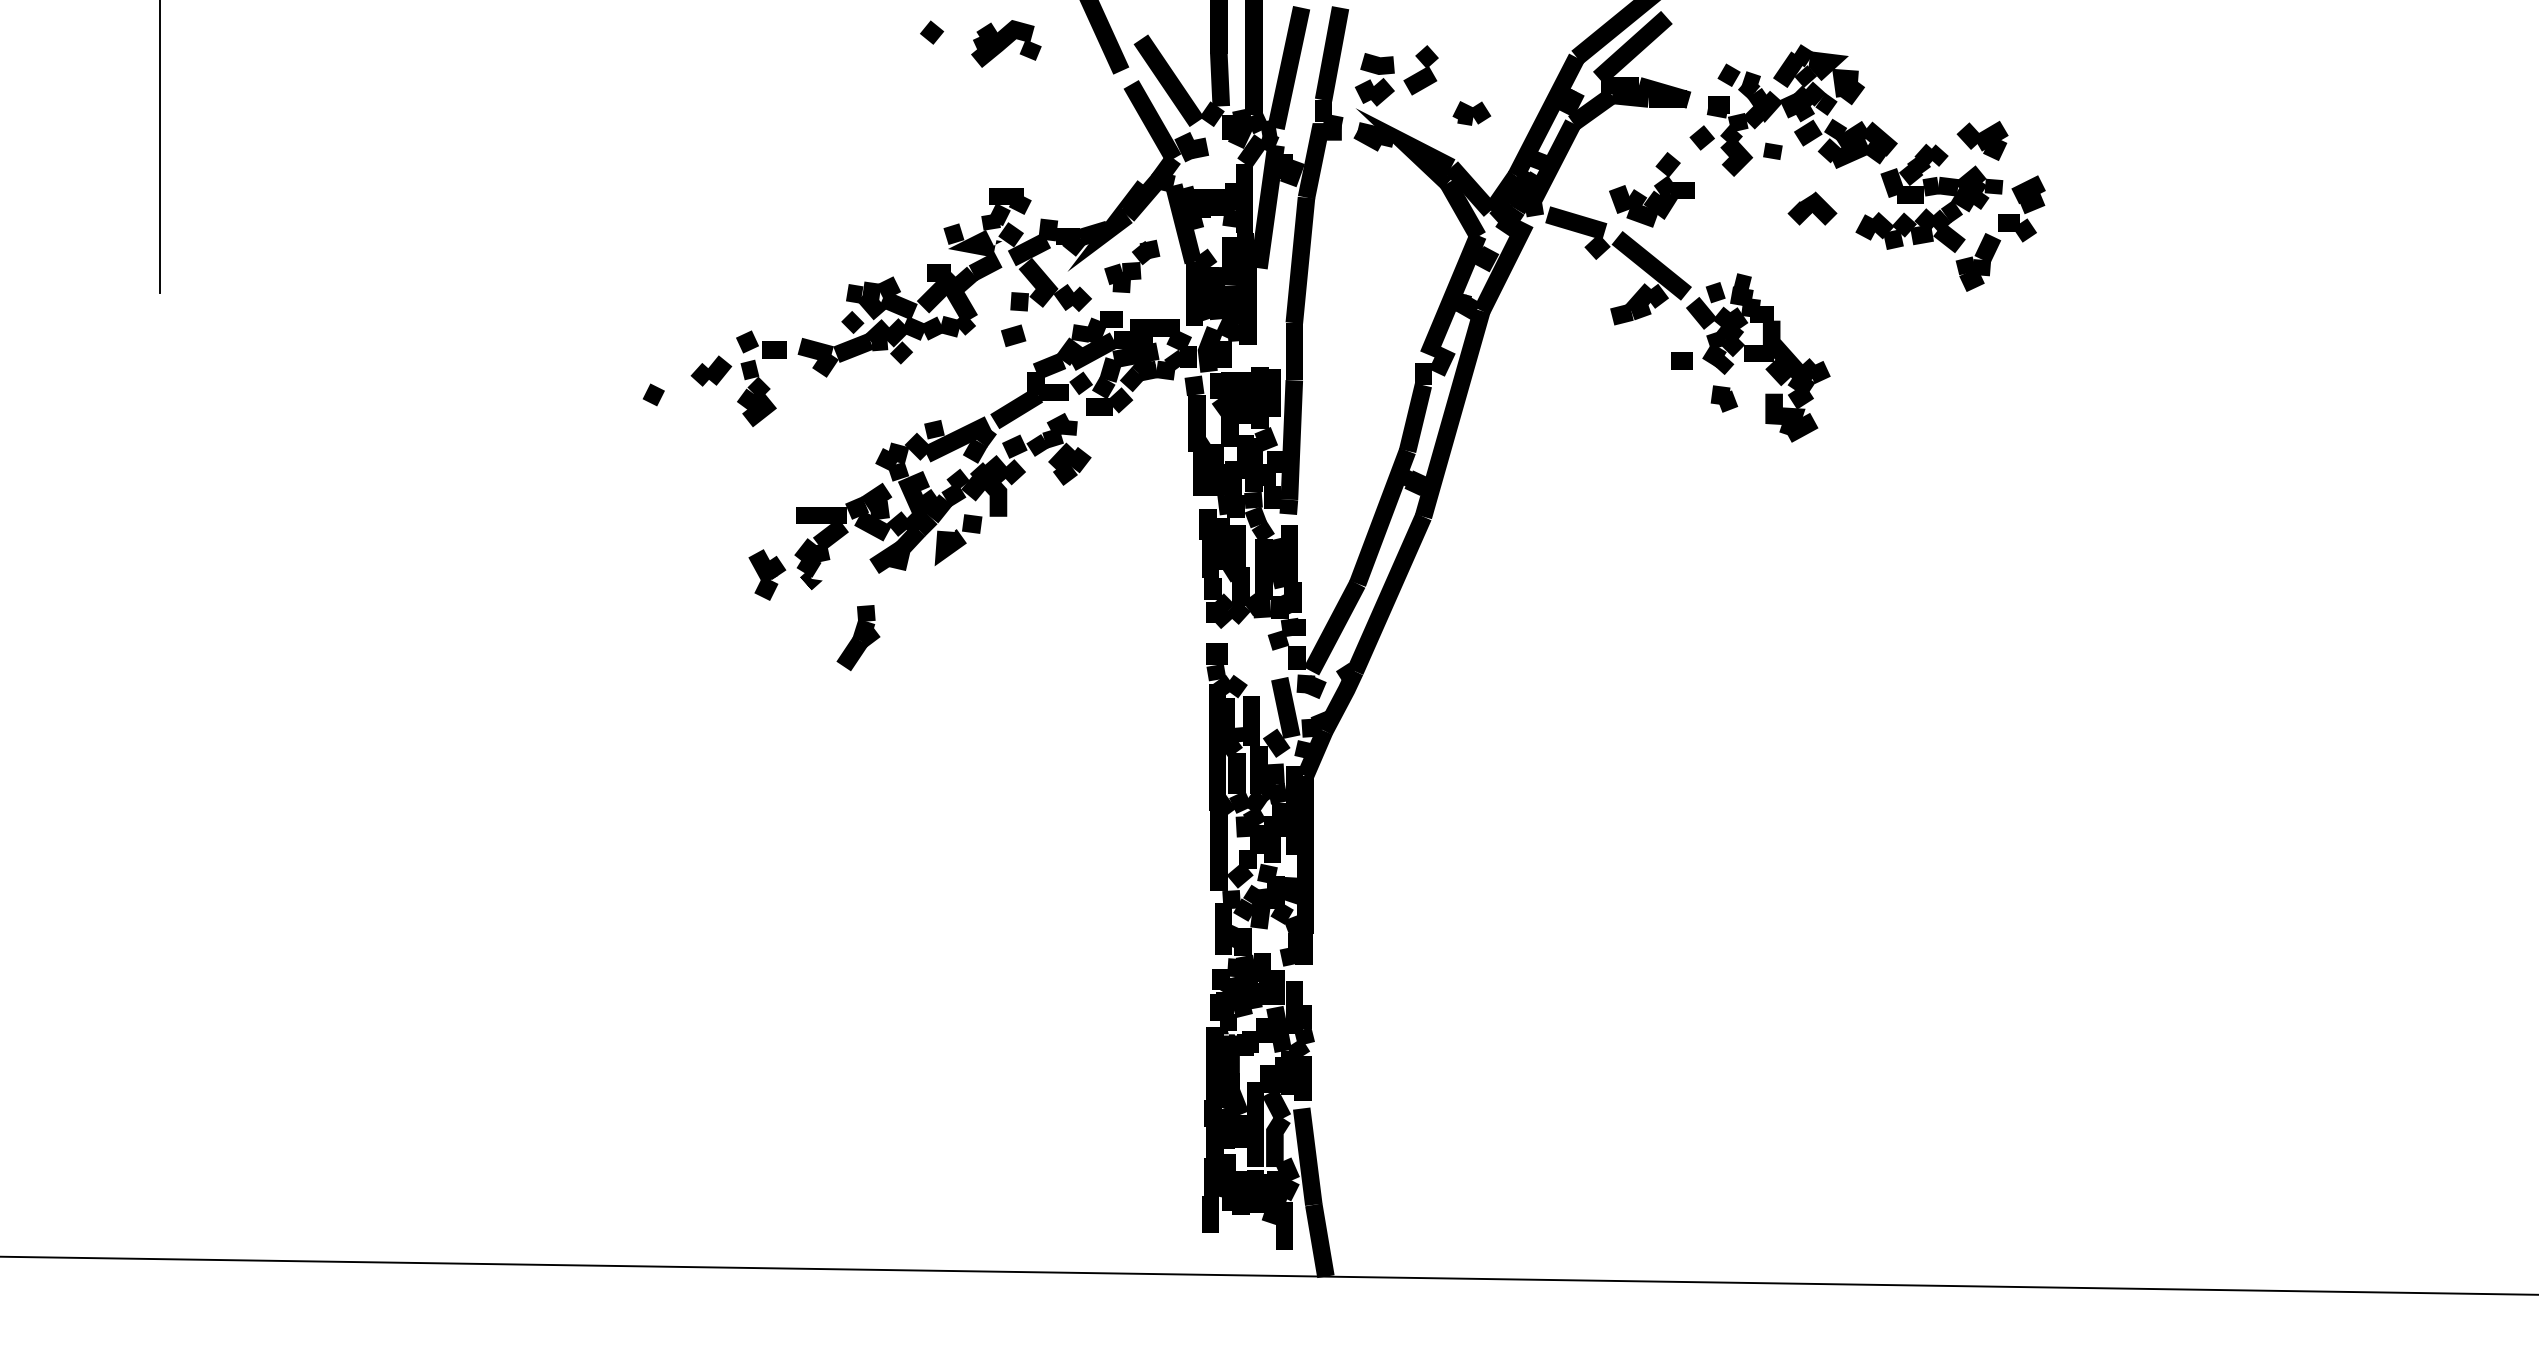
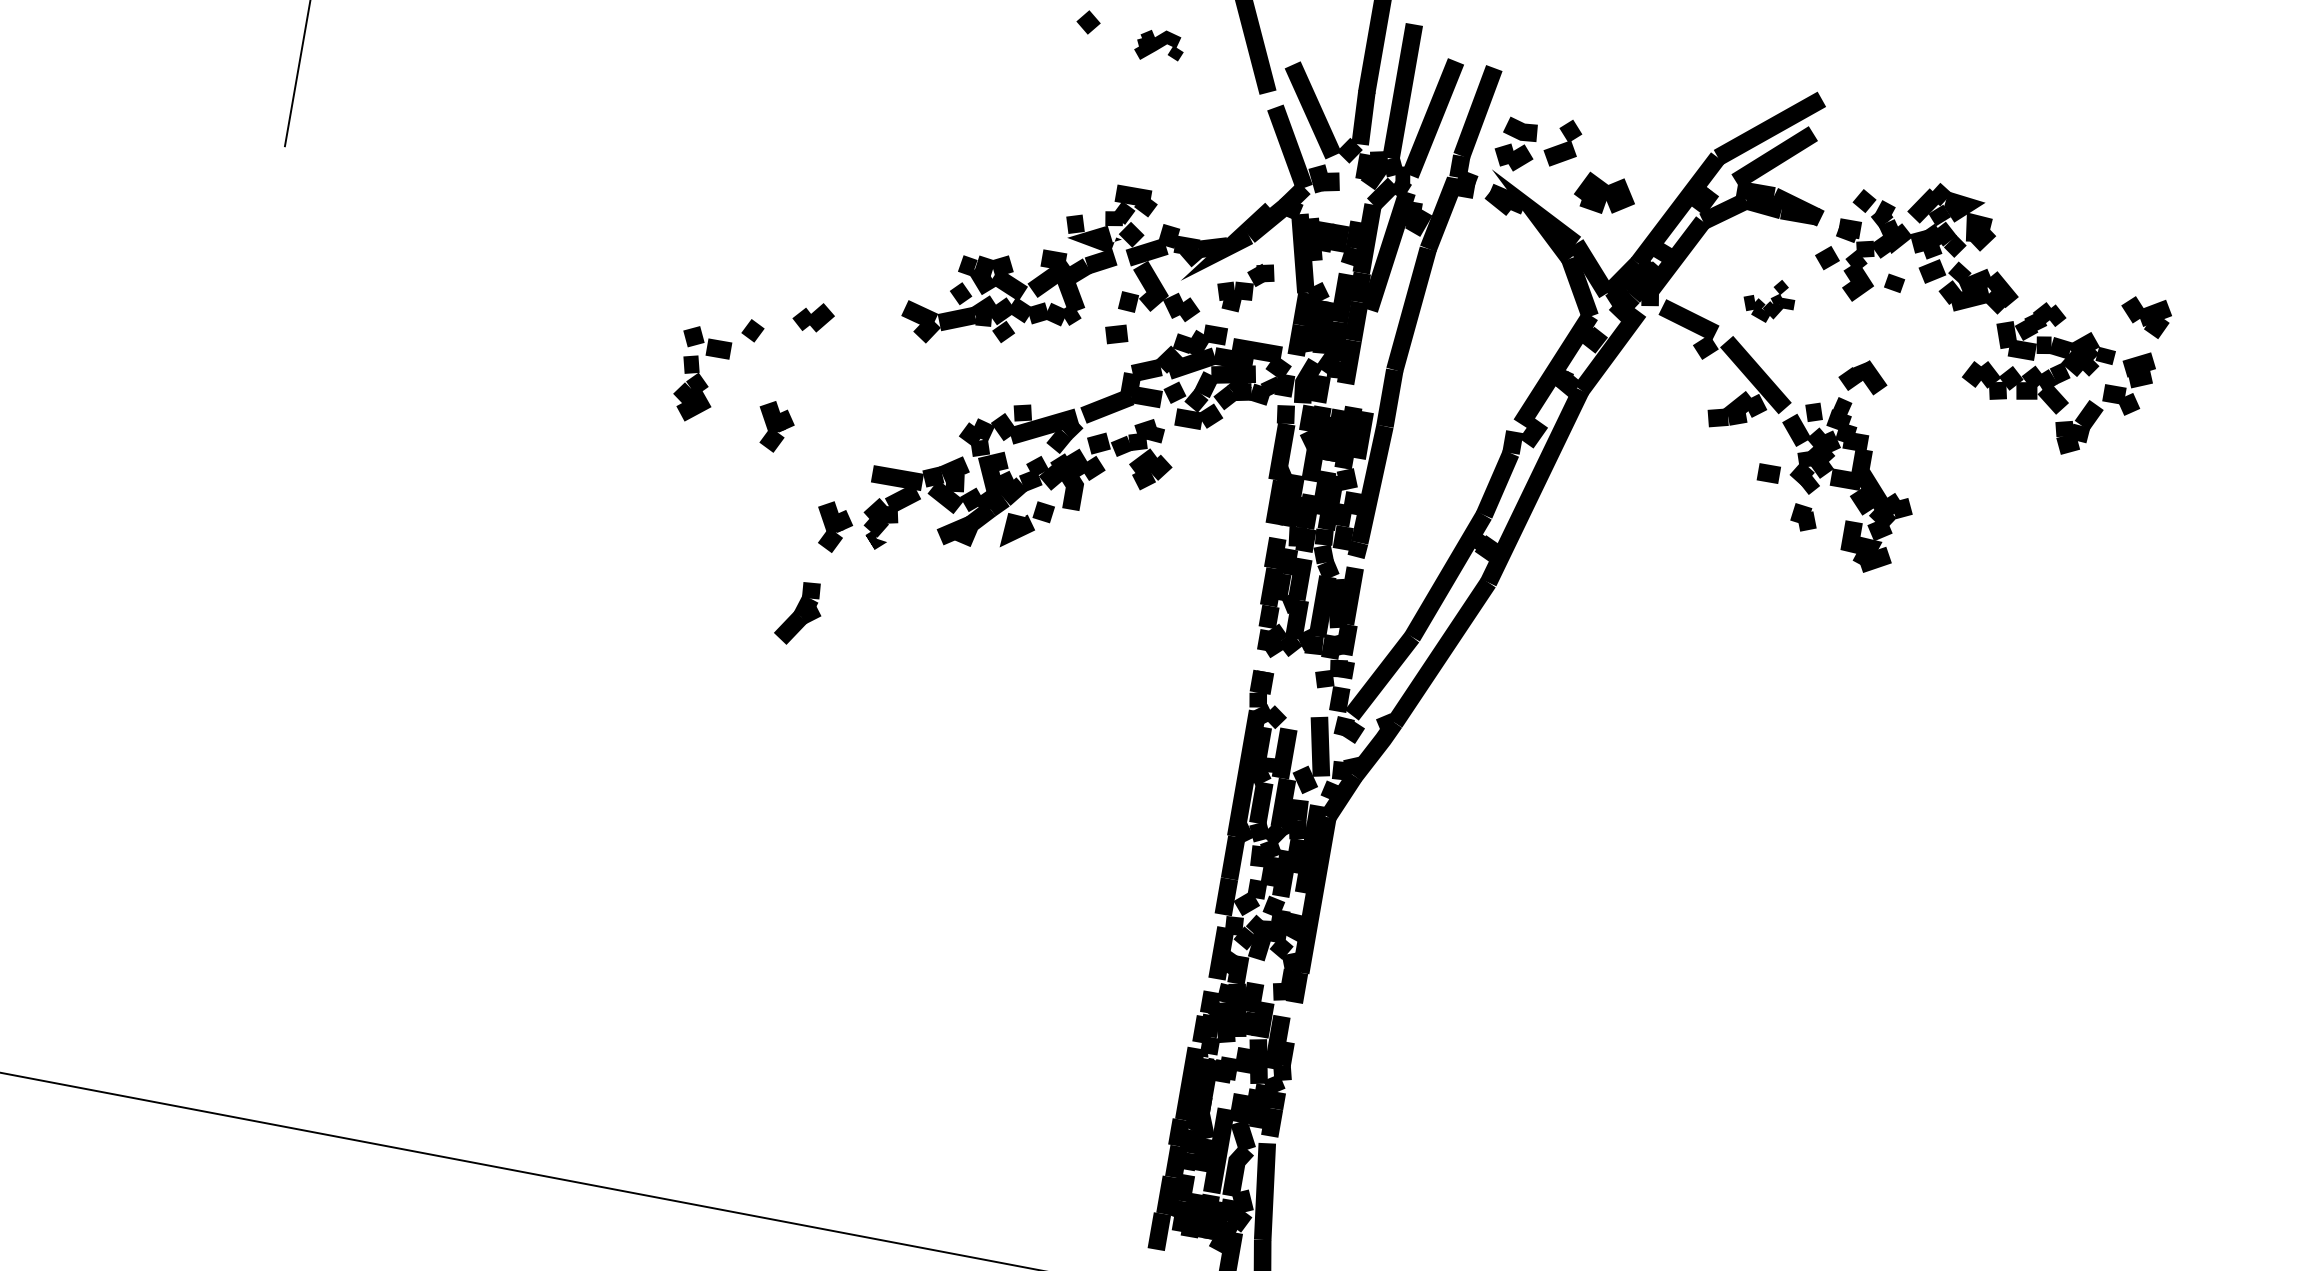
part: (1006, 43) -> (1159, 45), size x0.7
part: (1471, 113) -> (1604, 194), size x1.6
part: (1982, 140) -> (2145, 316), moved
part: (1651, 189) -> (1768, 300), size x0.6
part: (1812, 208) -> (1863, 376), moved
part: (761, 378) -> (701, 375), moved
part: (692, 485) -> (775, 426), added
part: (858, 637) -> (799, 612), moved

